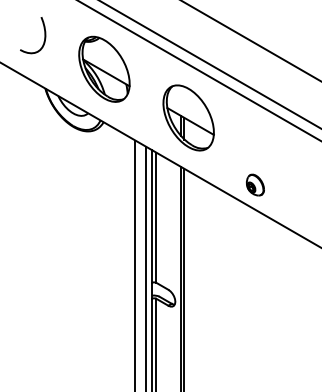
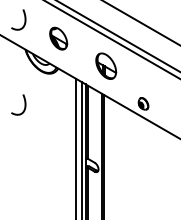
part: (104, 68) -> (58, 38), size x0.6
part: (189, 118) -> (106, 66), size x0.7
curve: (43, 186) -> (24, 104), added

